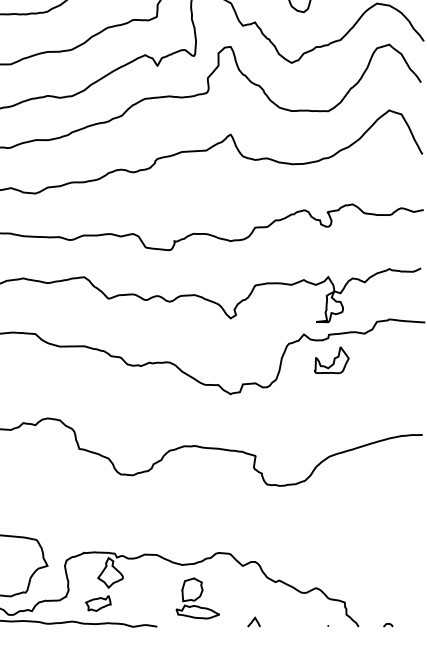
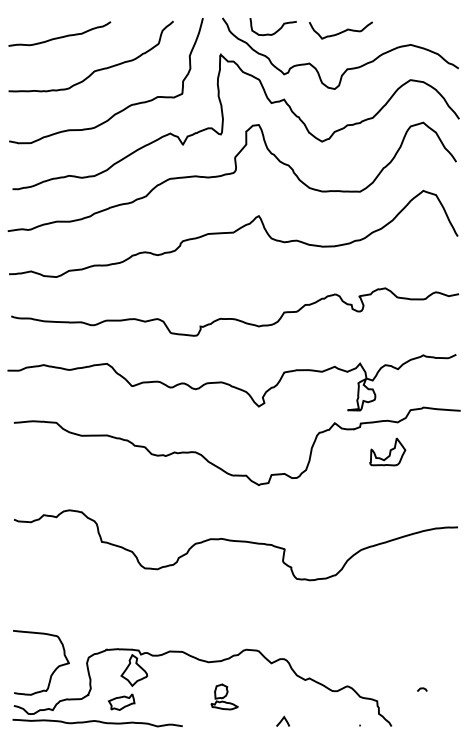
part: (331, 359) -> (387, 451), moved
part: (197, 597) -> (224, 696), size x0.6
line: (388, 624) -> (422, 689), moved

